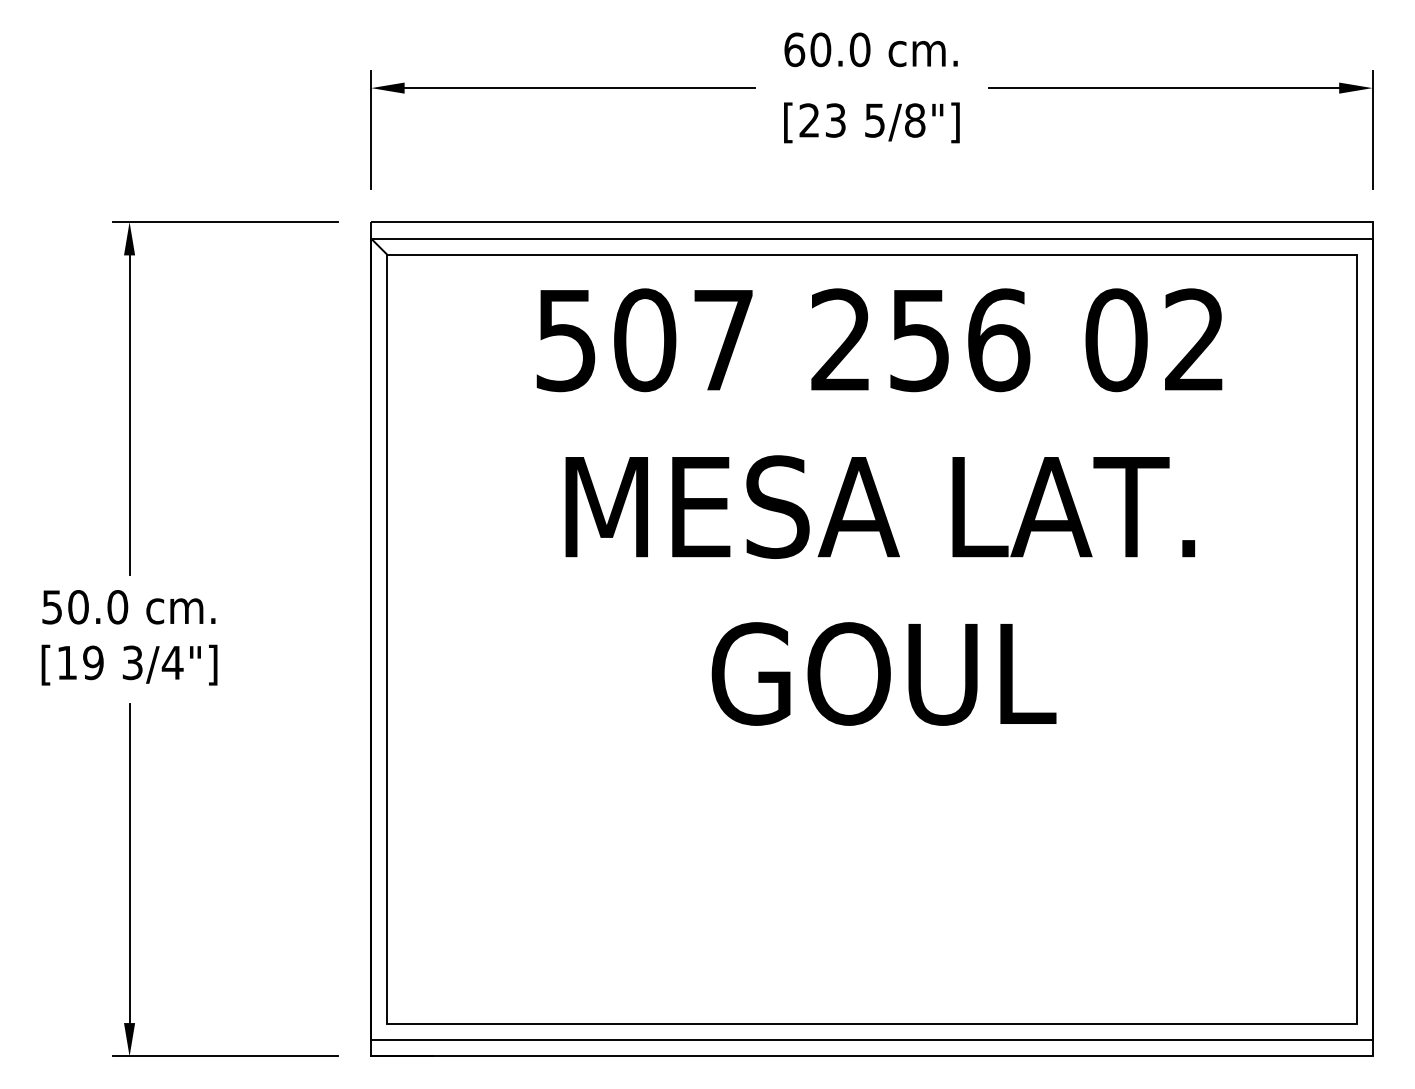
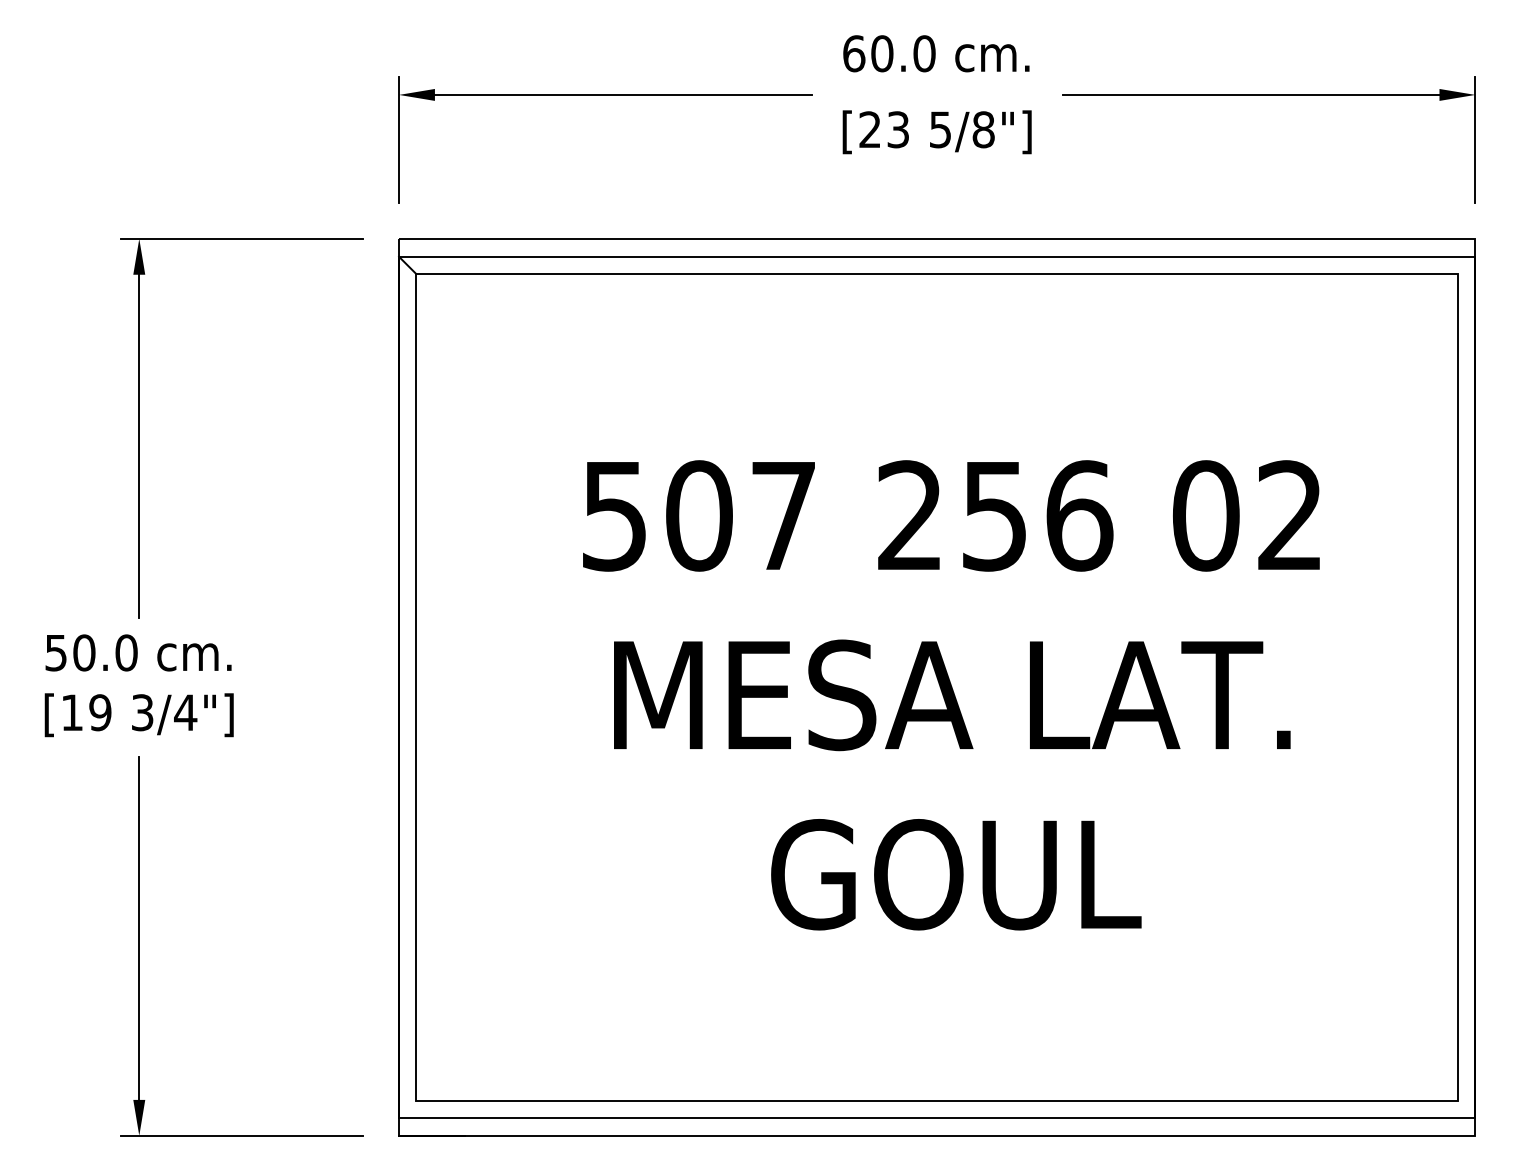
text: (879, 507) -> (951, 695), moved

